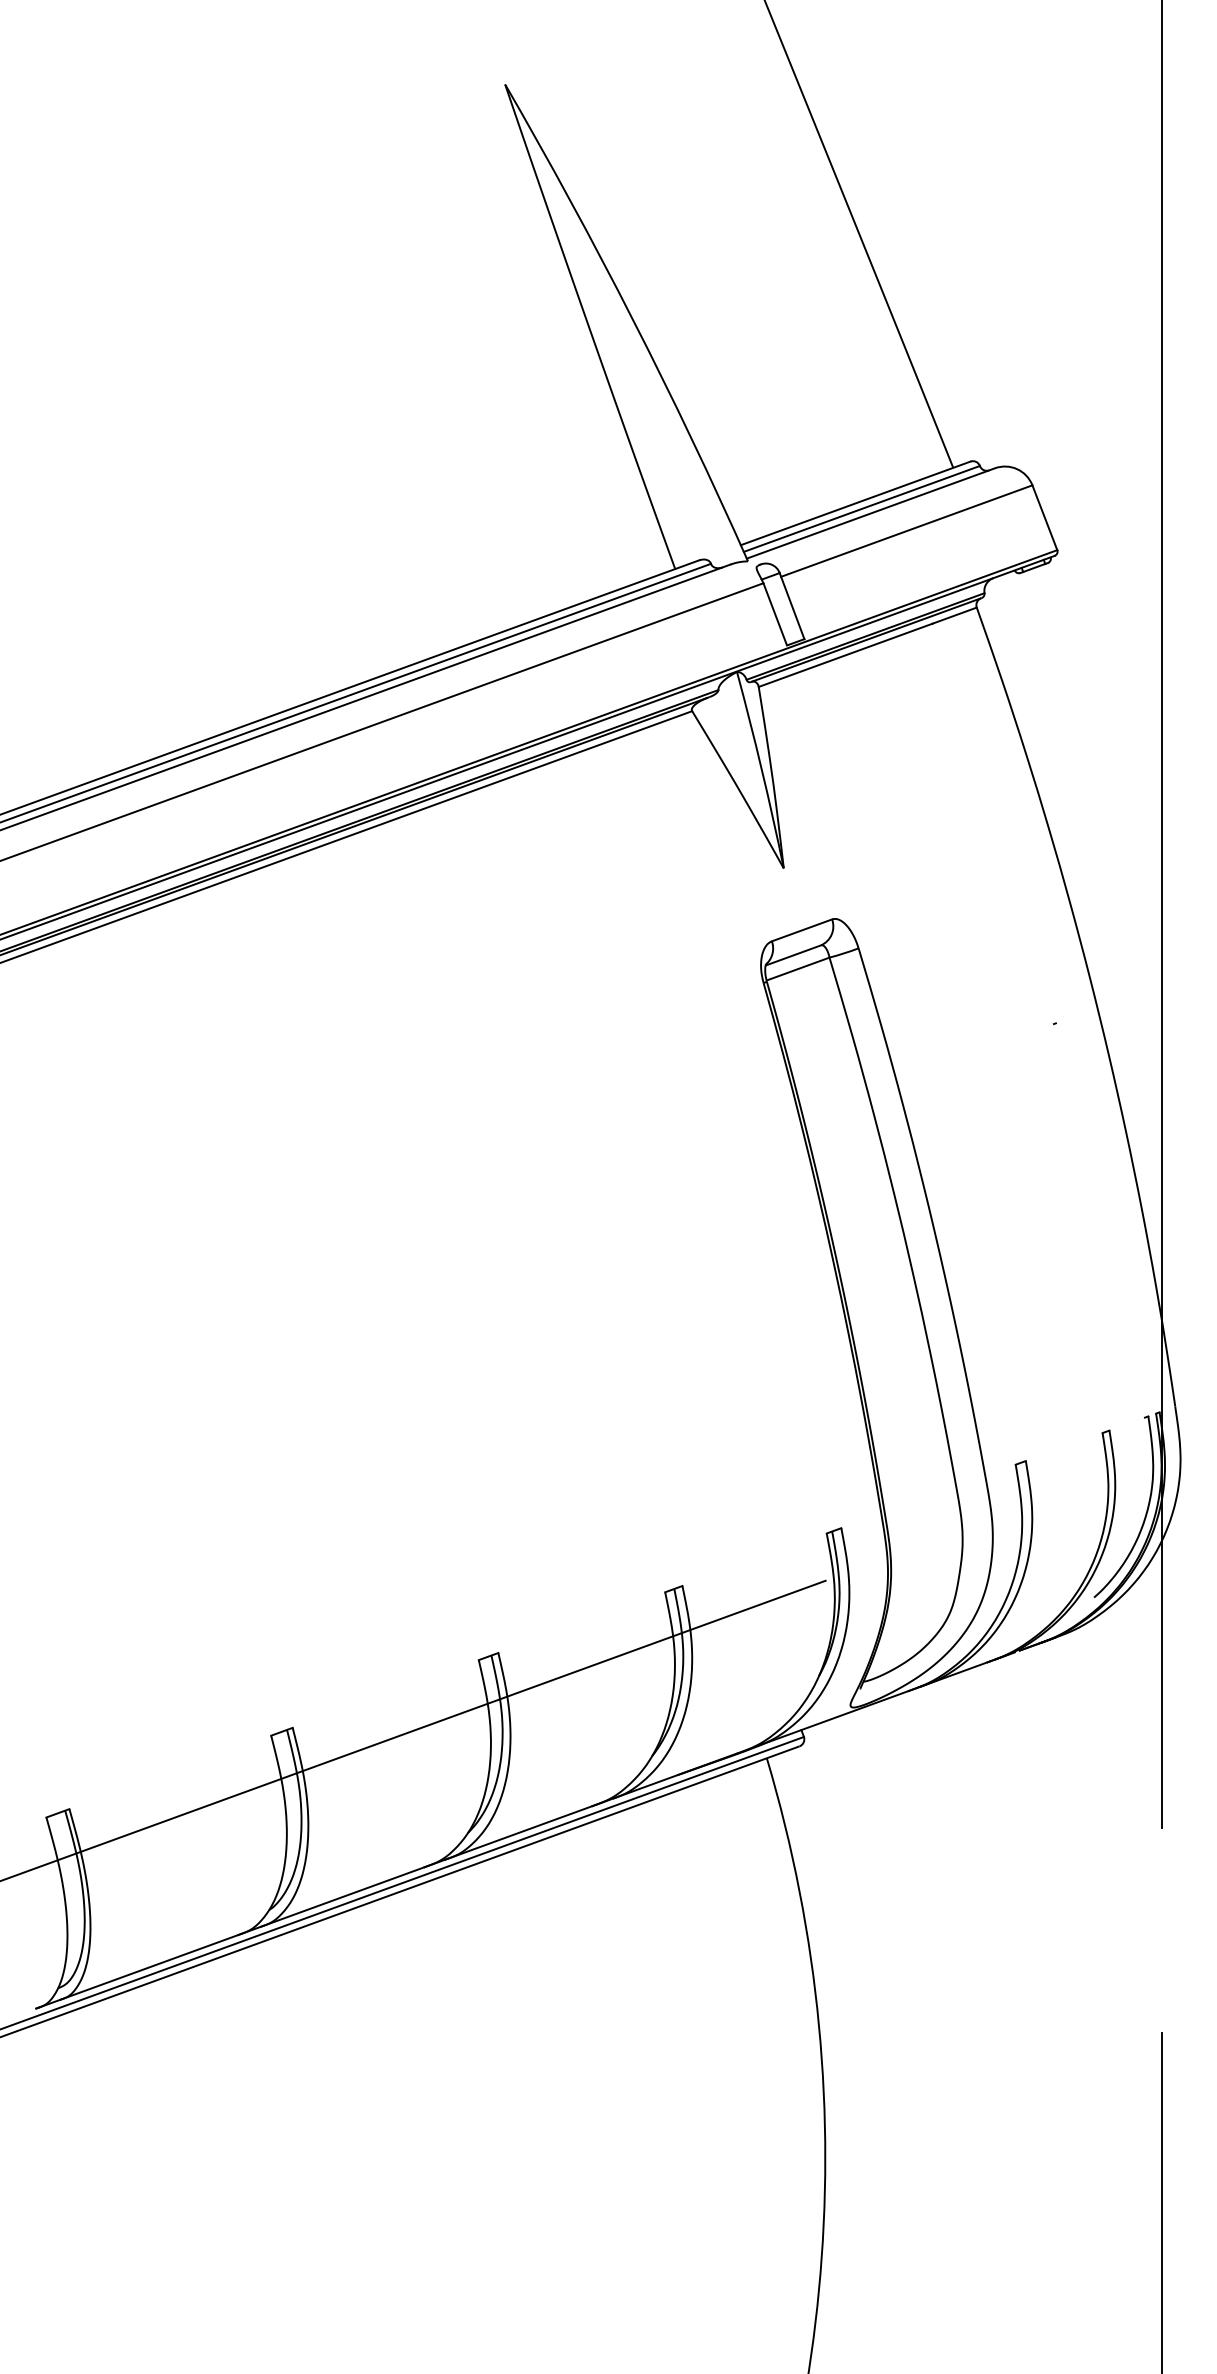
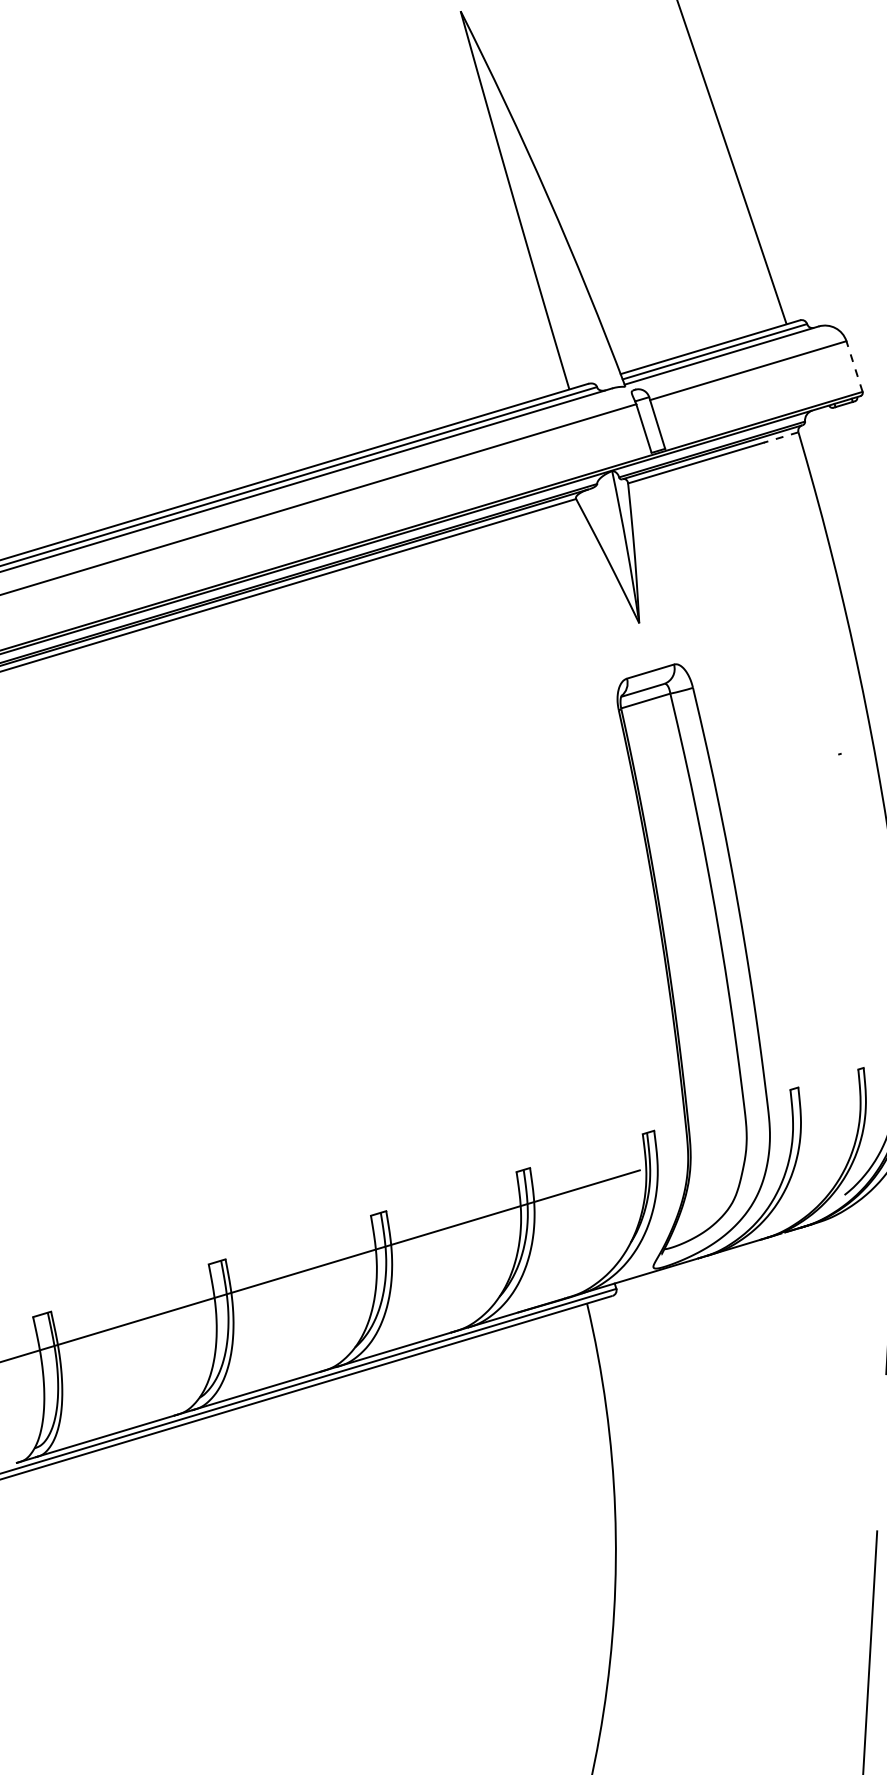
line: (1044, 517) -> (854, 366), solid -> dashed
line: (954, 615) -> (781, 437), solid -> dashed

